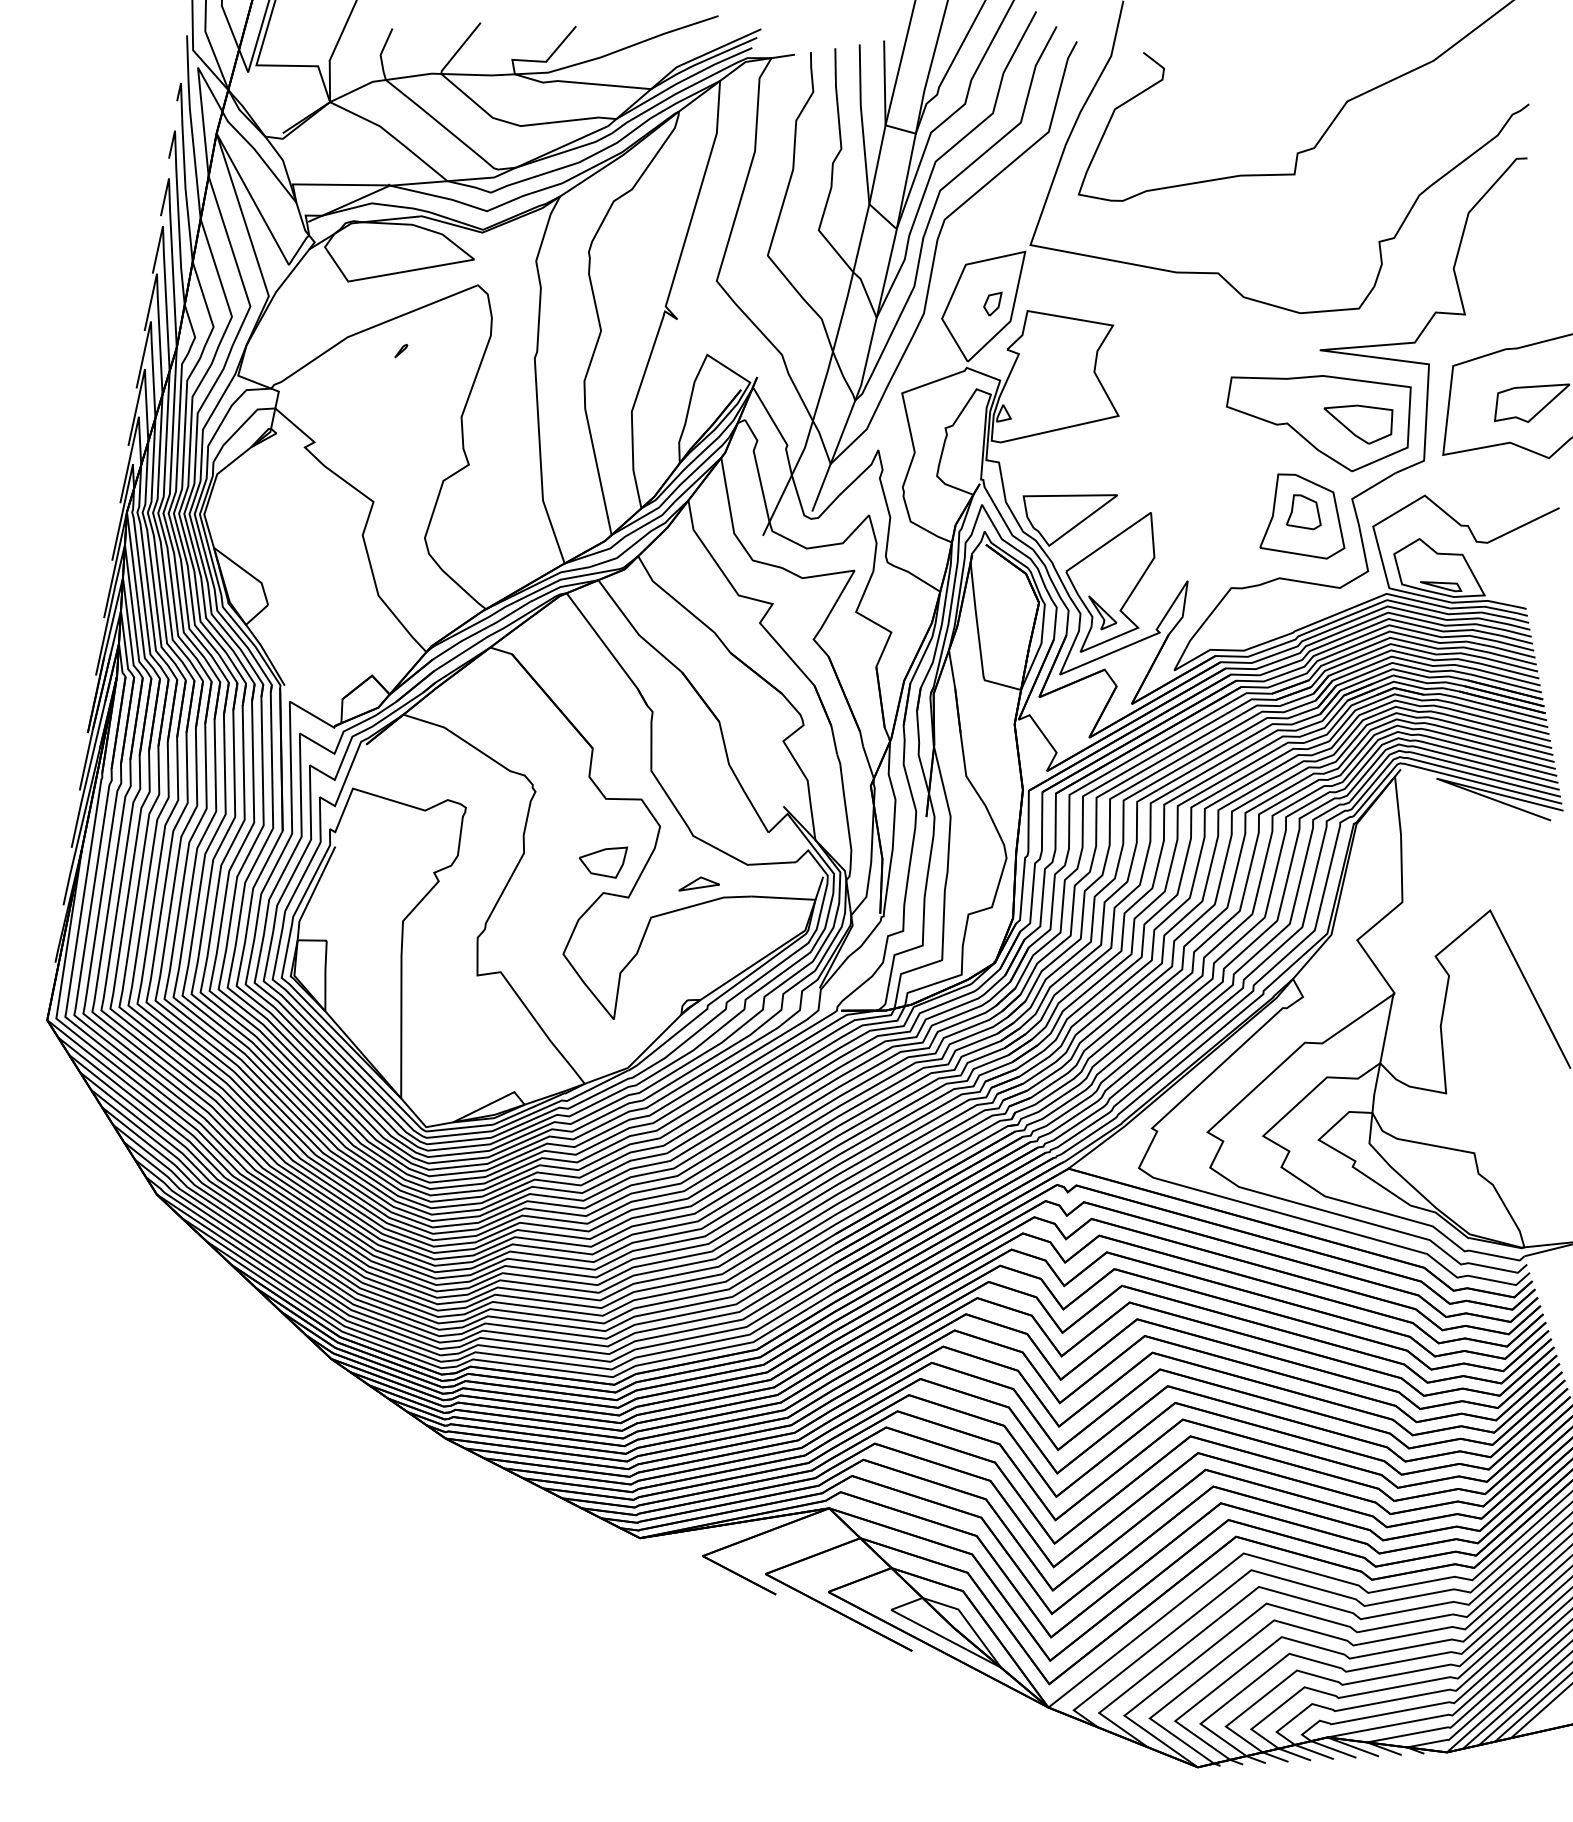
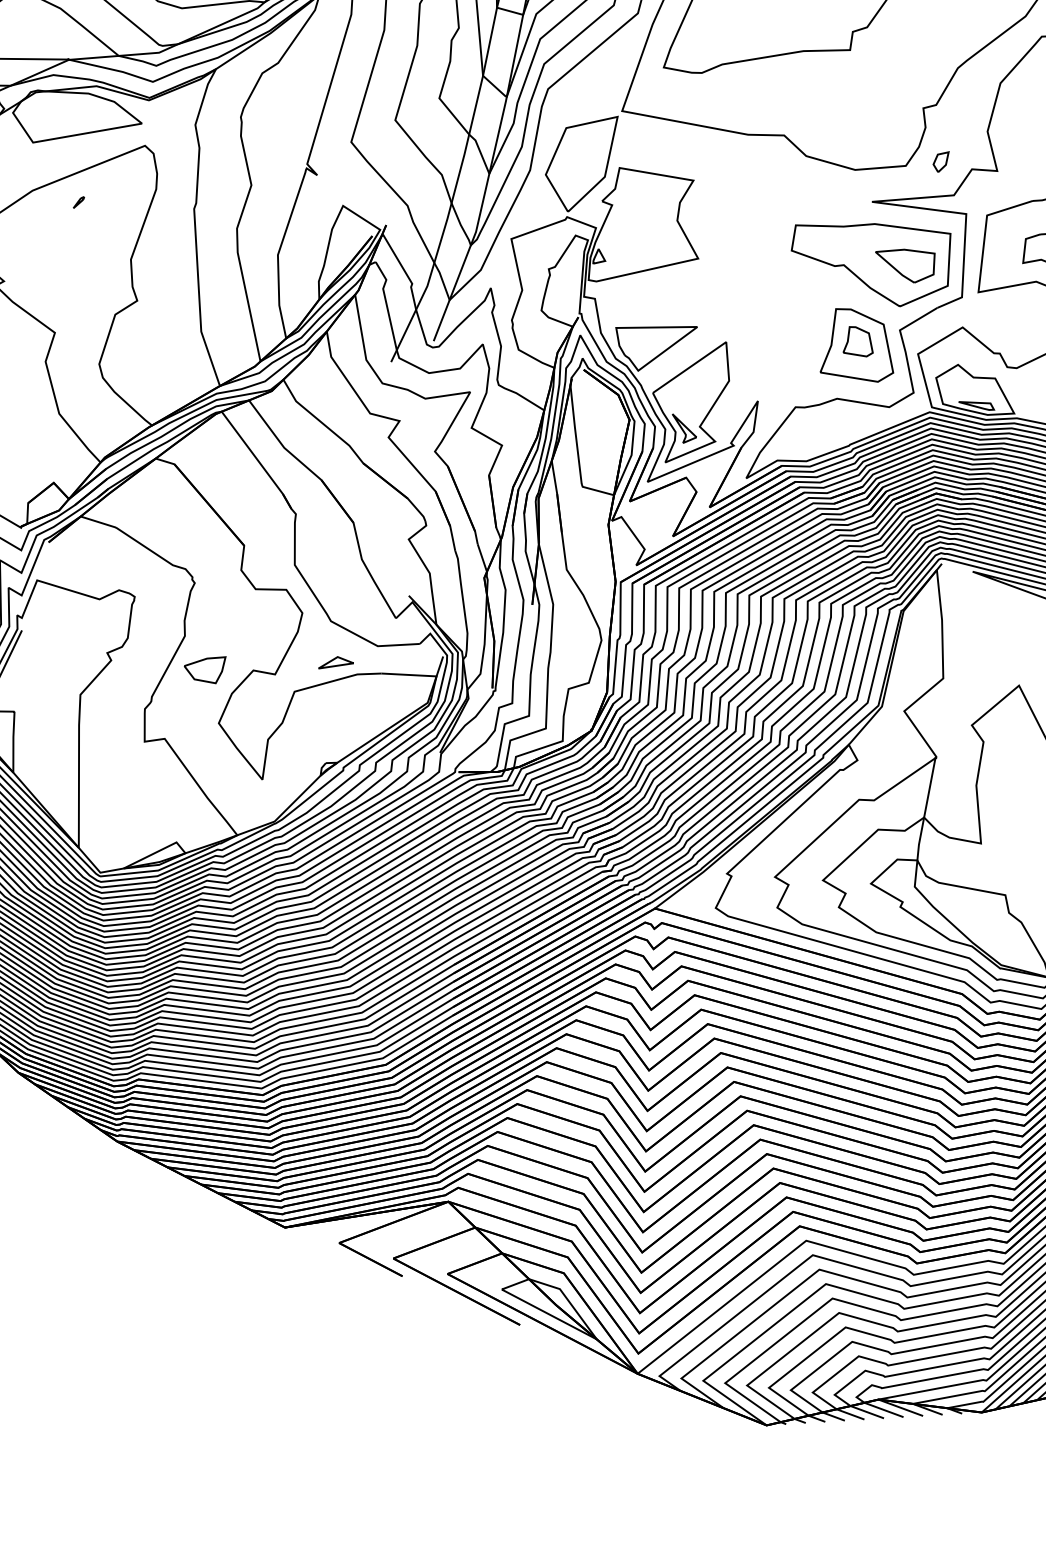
part: (992, 303) -> (940, 161), moved
part: (603, 862) -> (205, 670), moved

